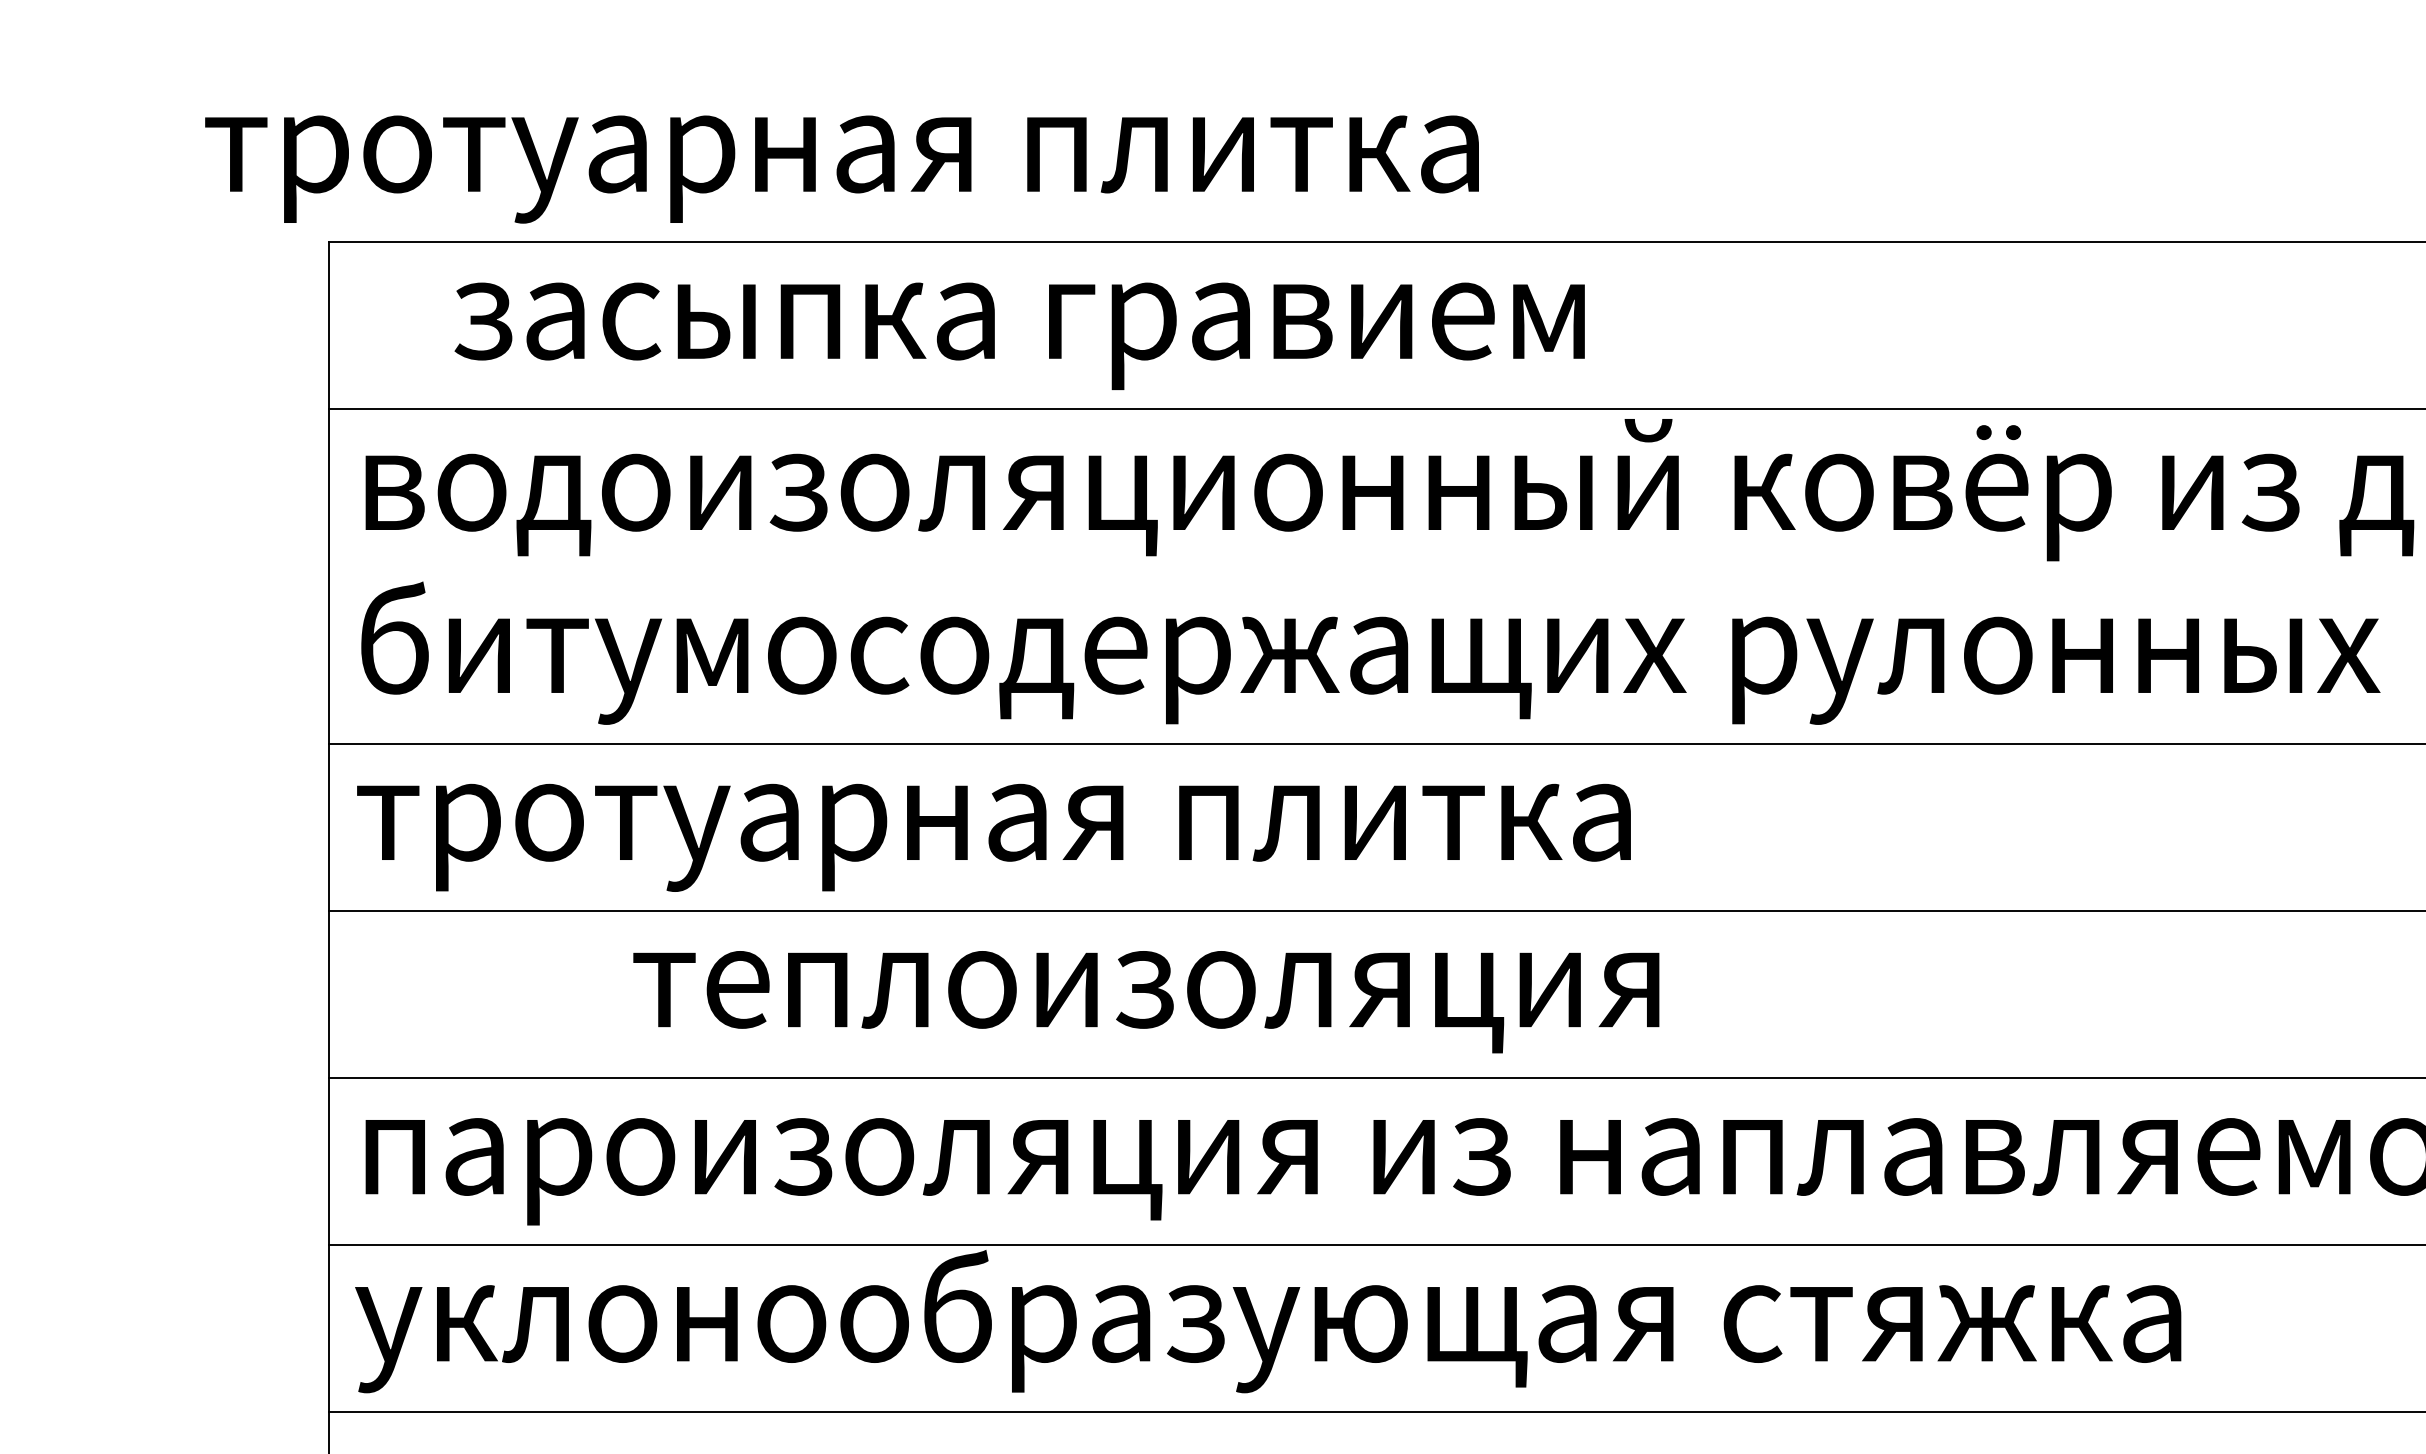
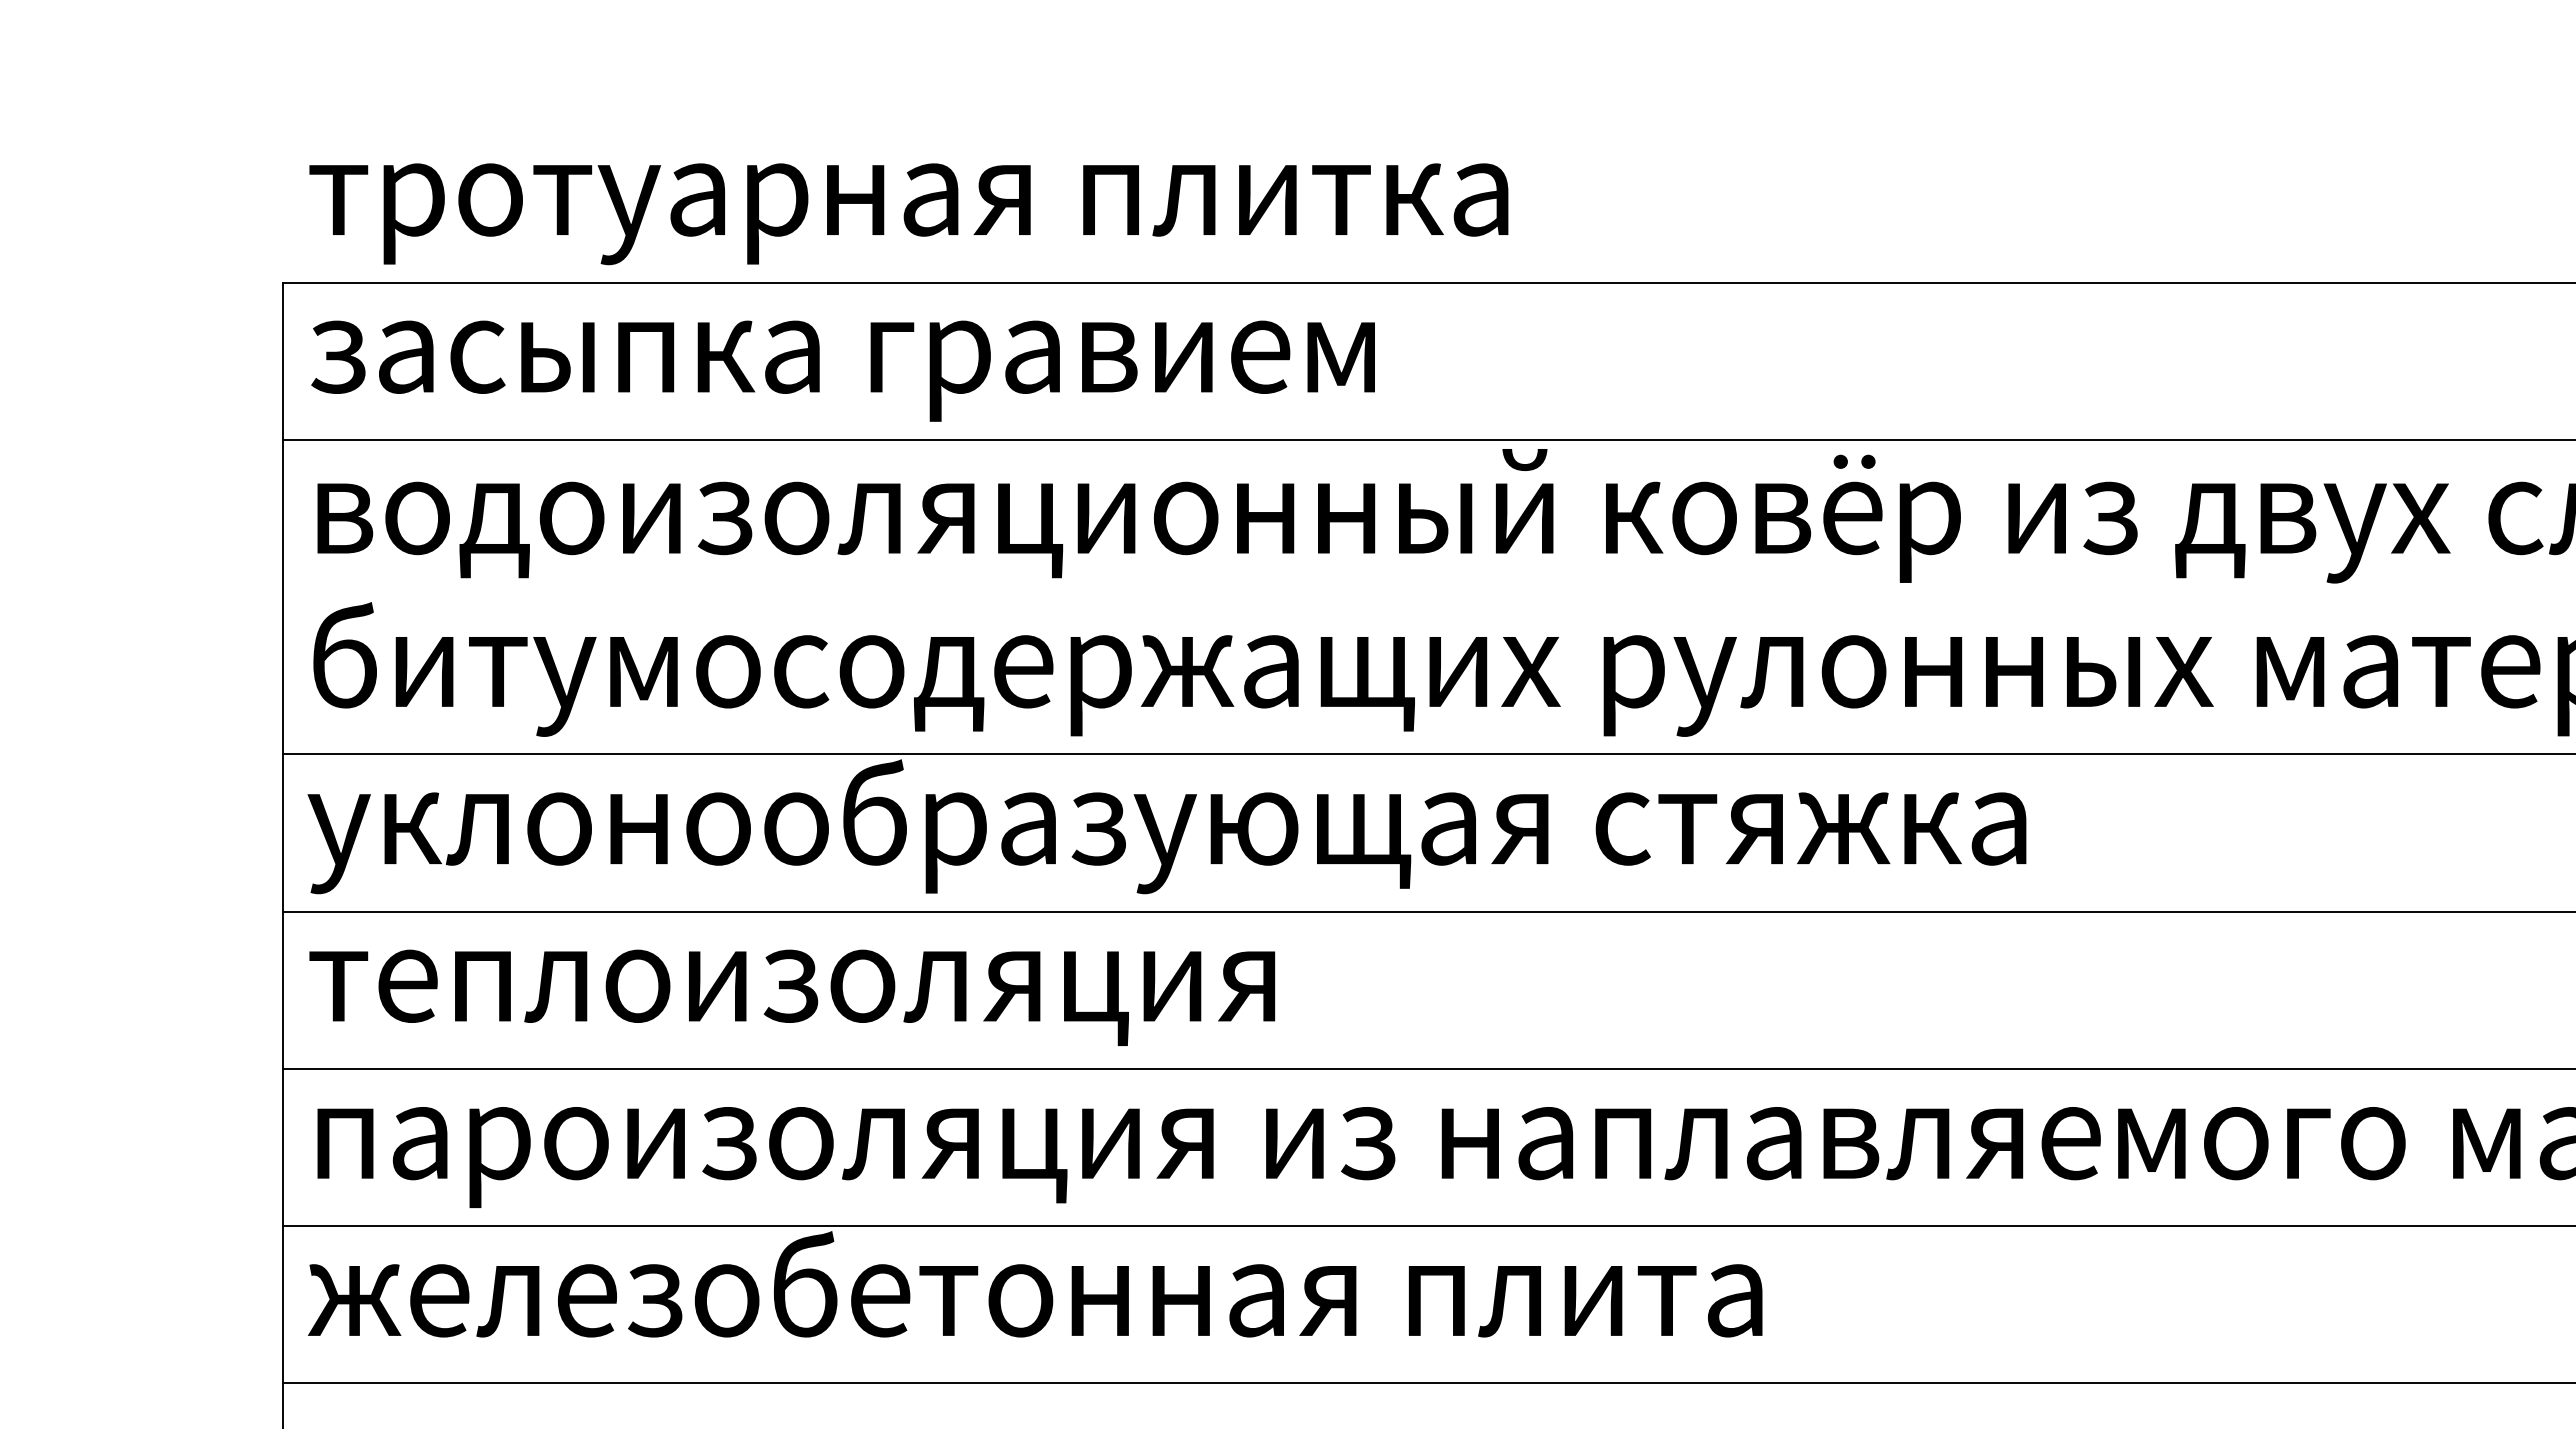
text: (841, 169) -> (908, 214), moved
text: (1019, 335) -> (842, 370), moved
text: (1267, 820) -> (1166, 826), тротуарная плитка -> уклонообразующая стяжка
text: (1146, 1001) -> (792, 997), moved
text: (1267, 1321) -> (1166, 1298), уклонообразующая стяжка -> железобетонная плита

